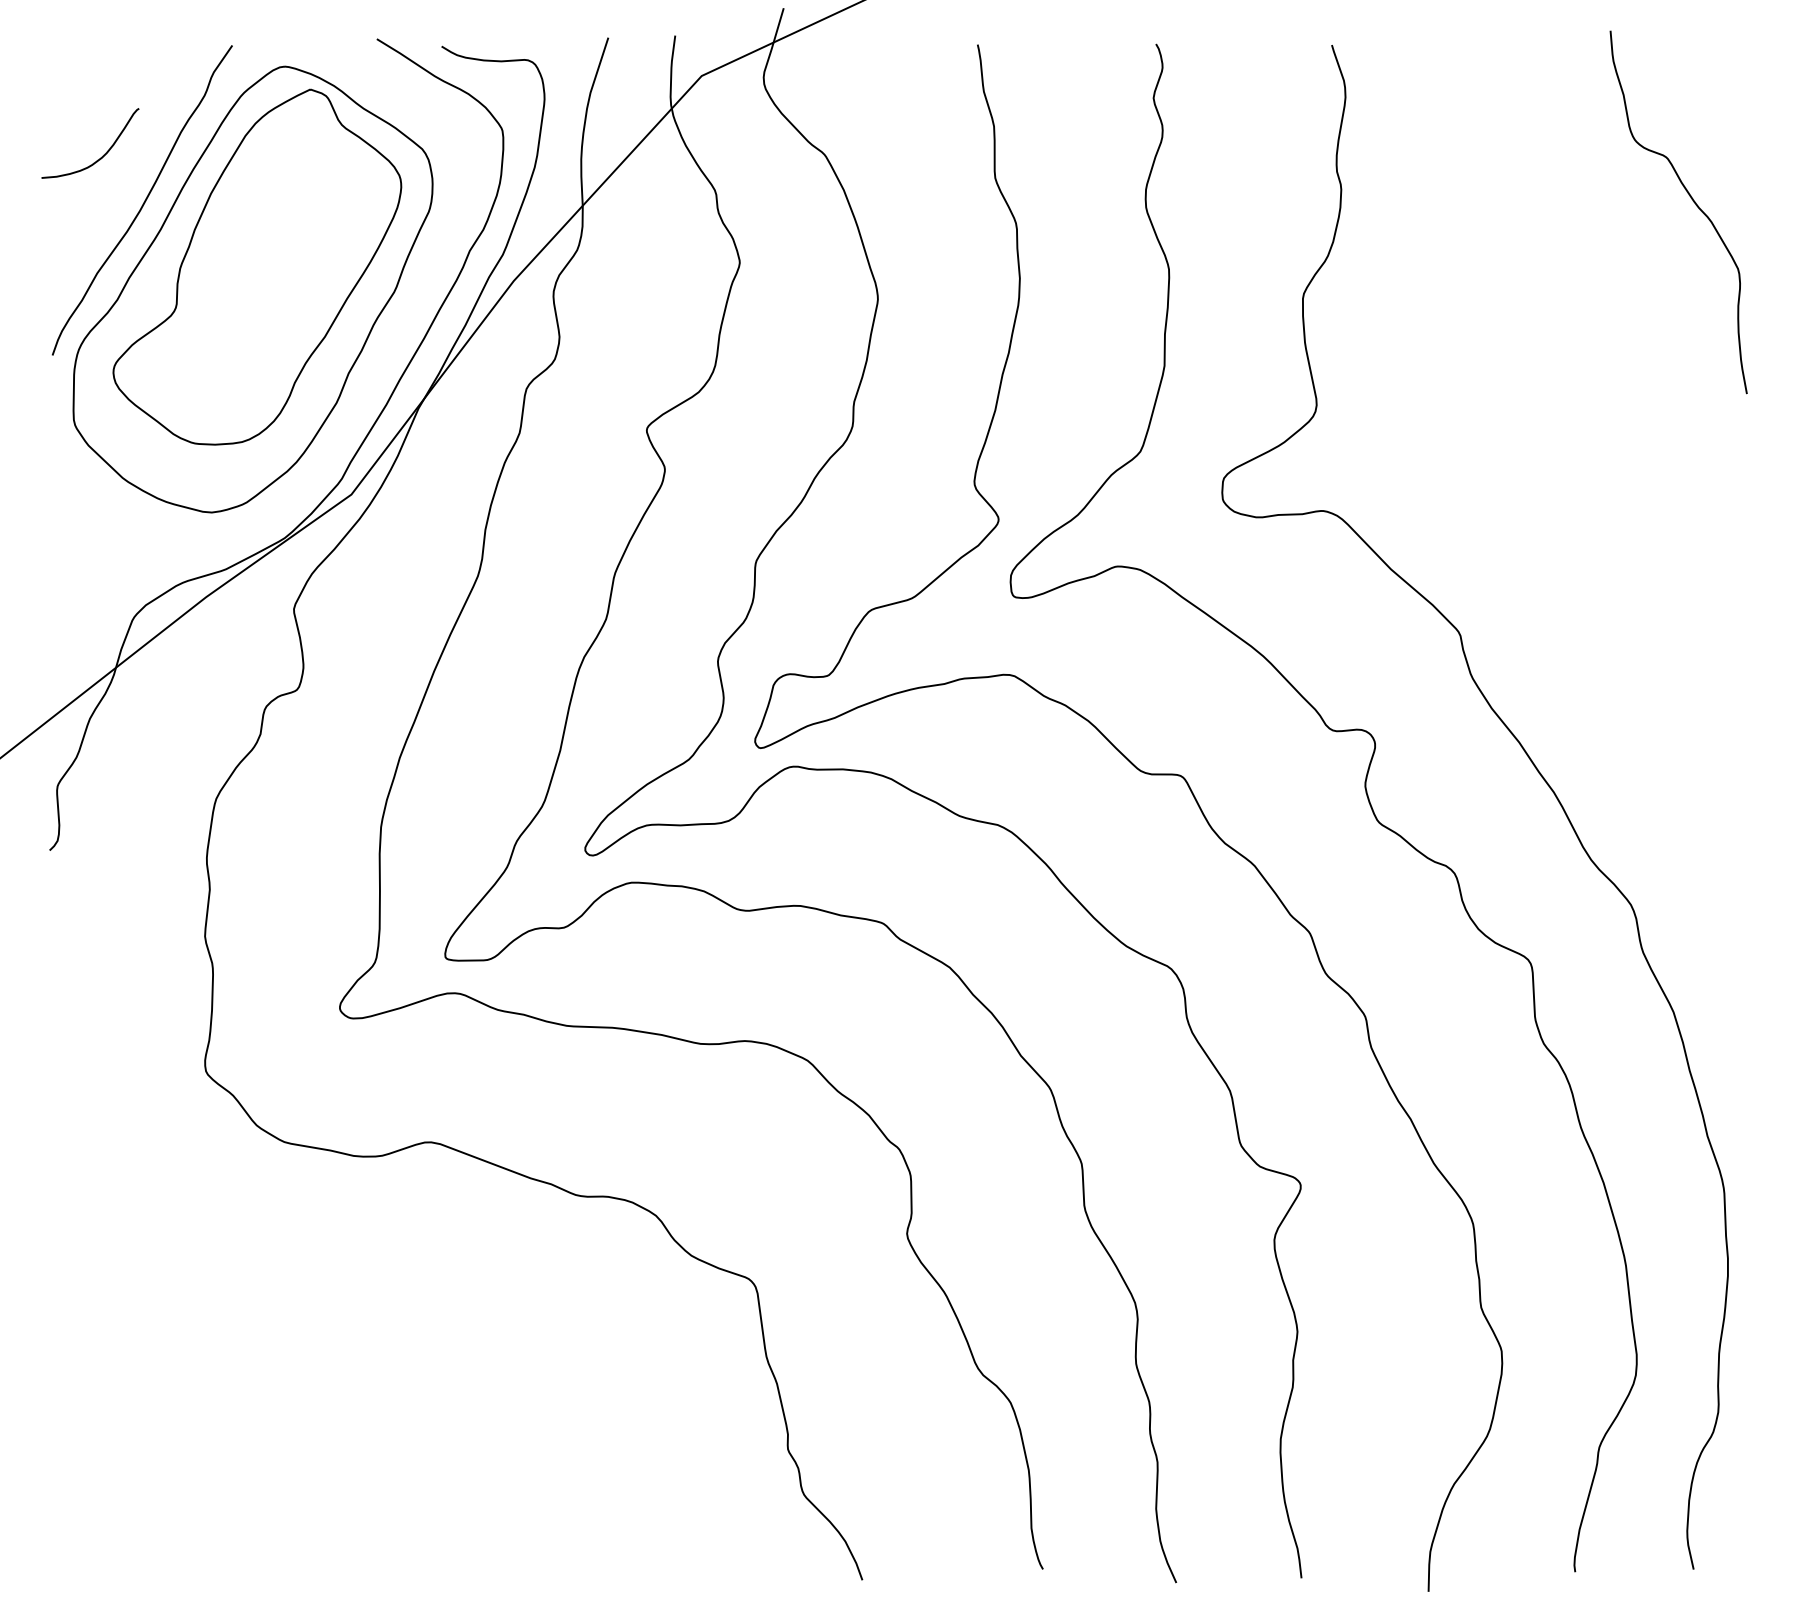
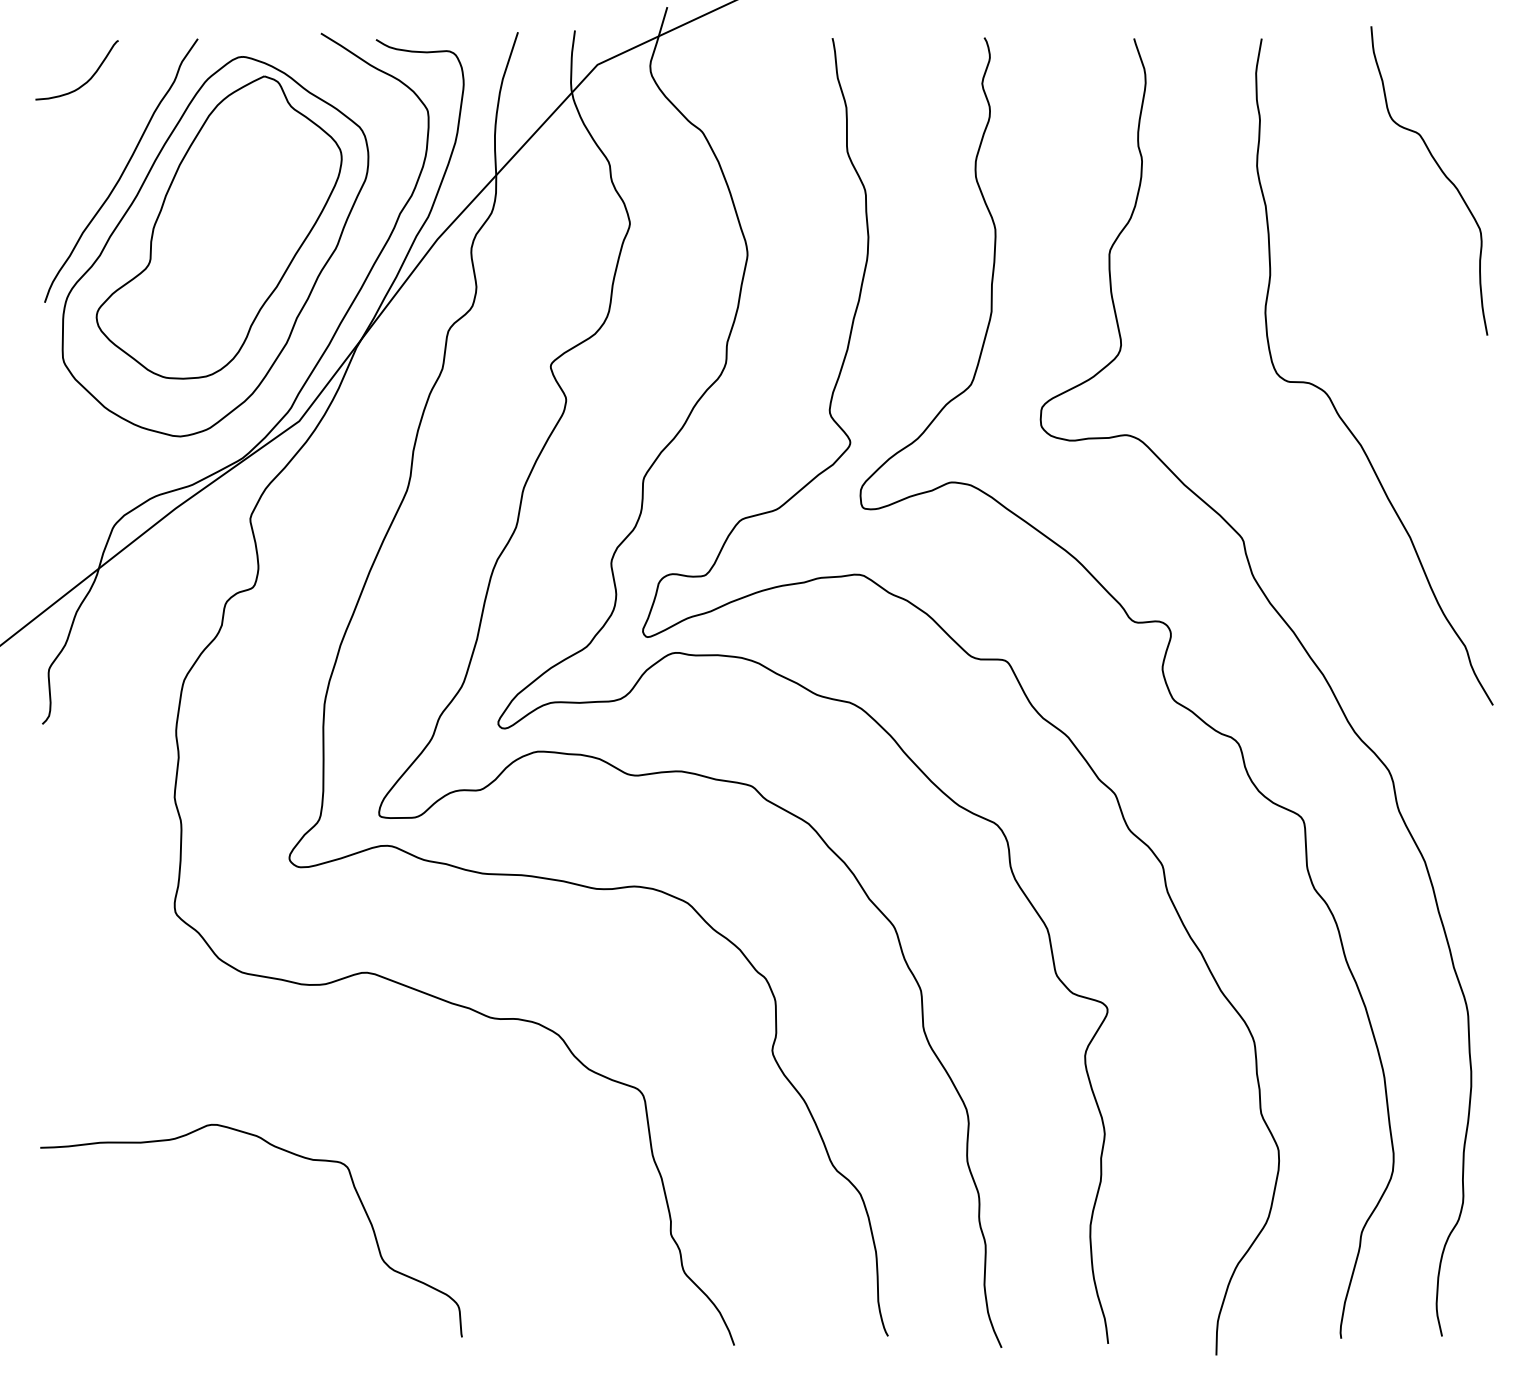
curve: (97, 159) -> (83, 83), moved
curve: (1562, 466) -> (1330, 397), added
curve: (334, 1352) -> (284, 1151), added

